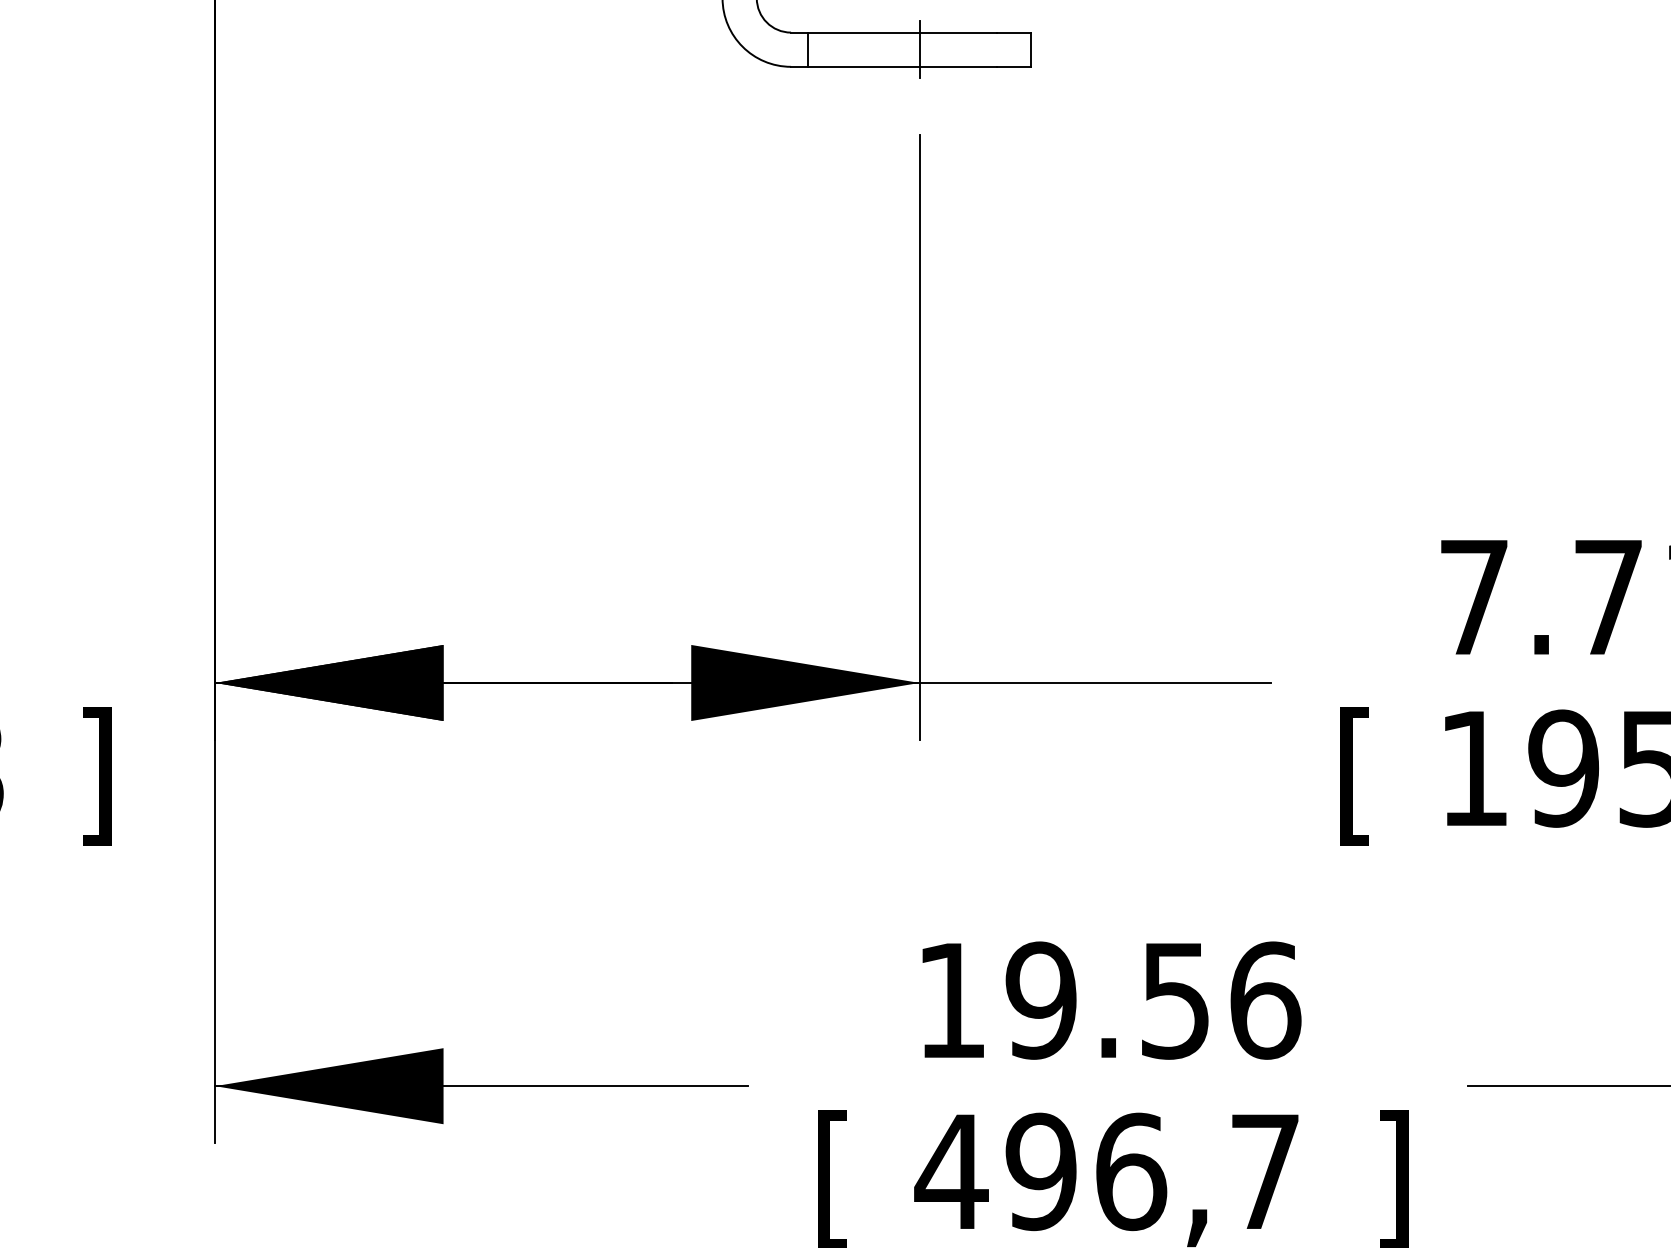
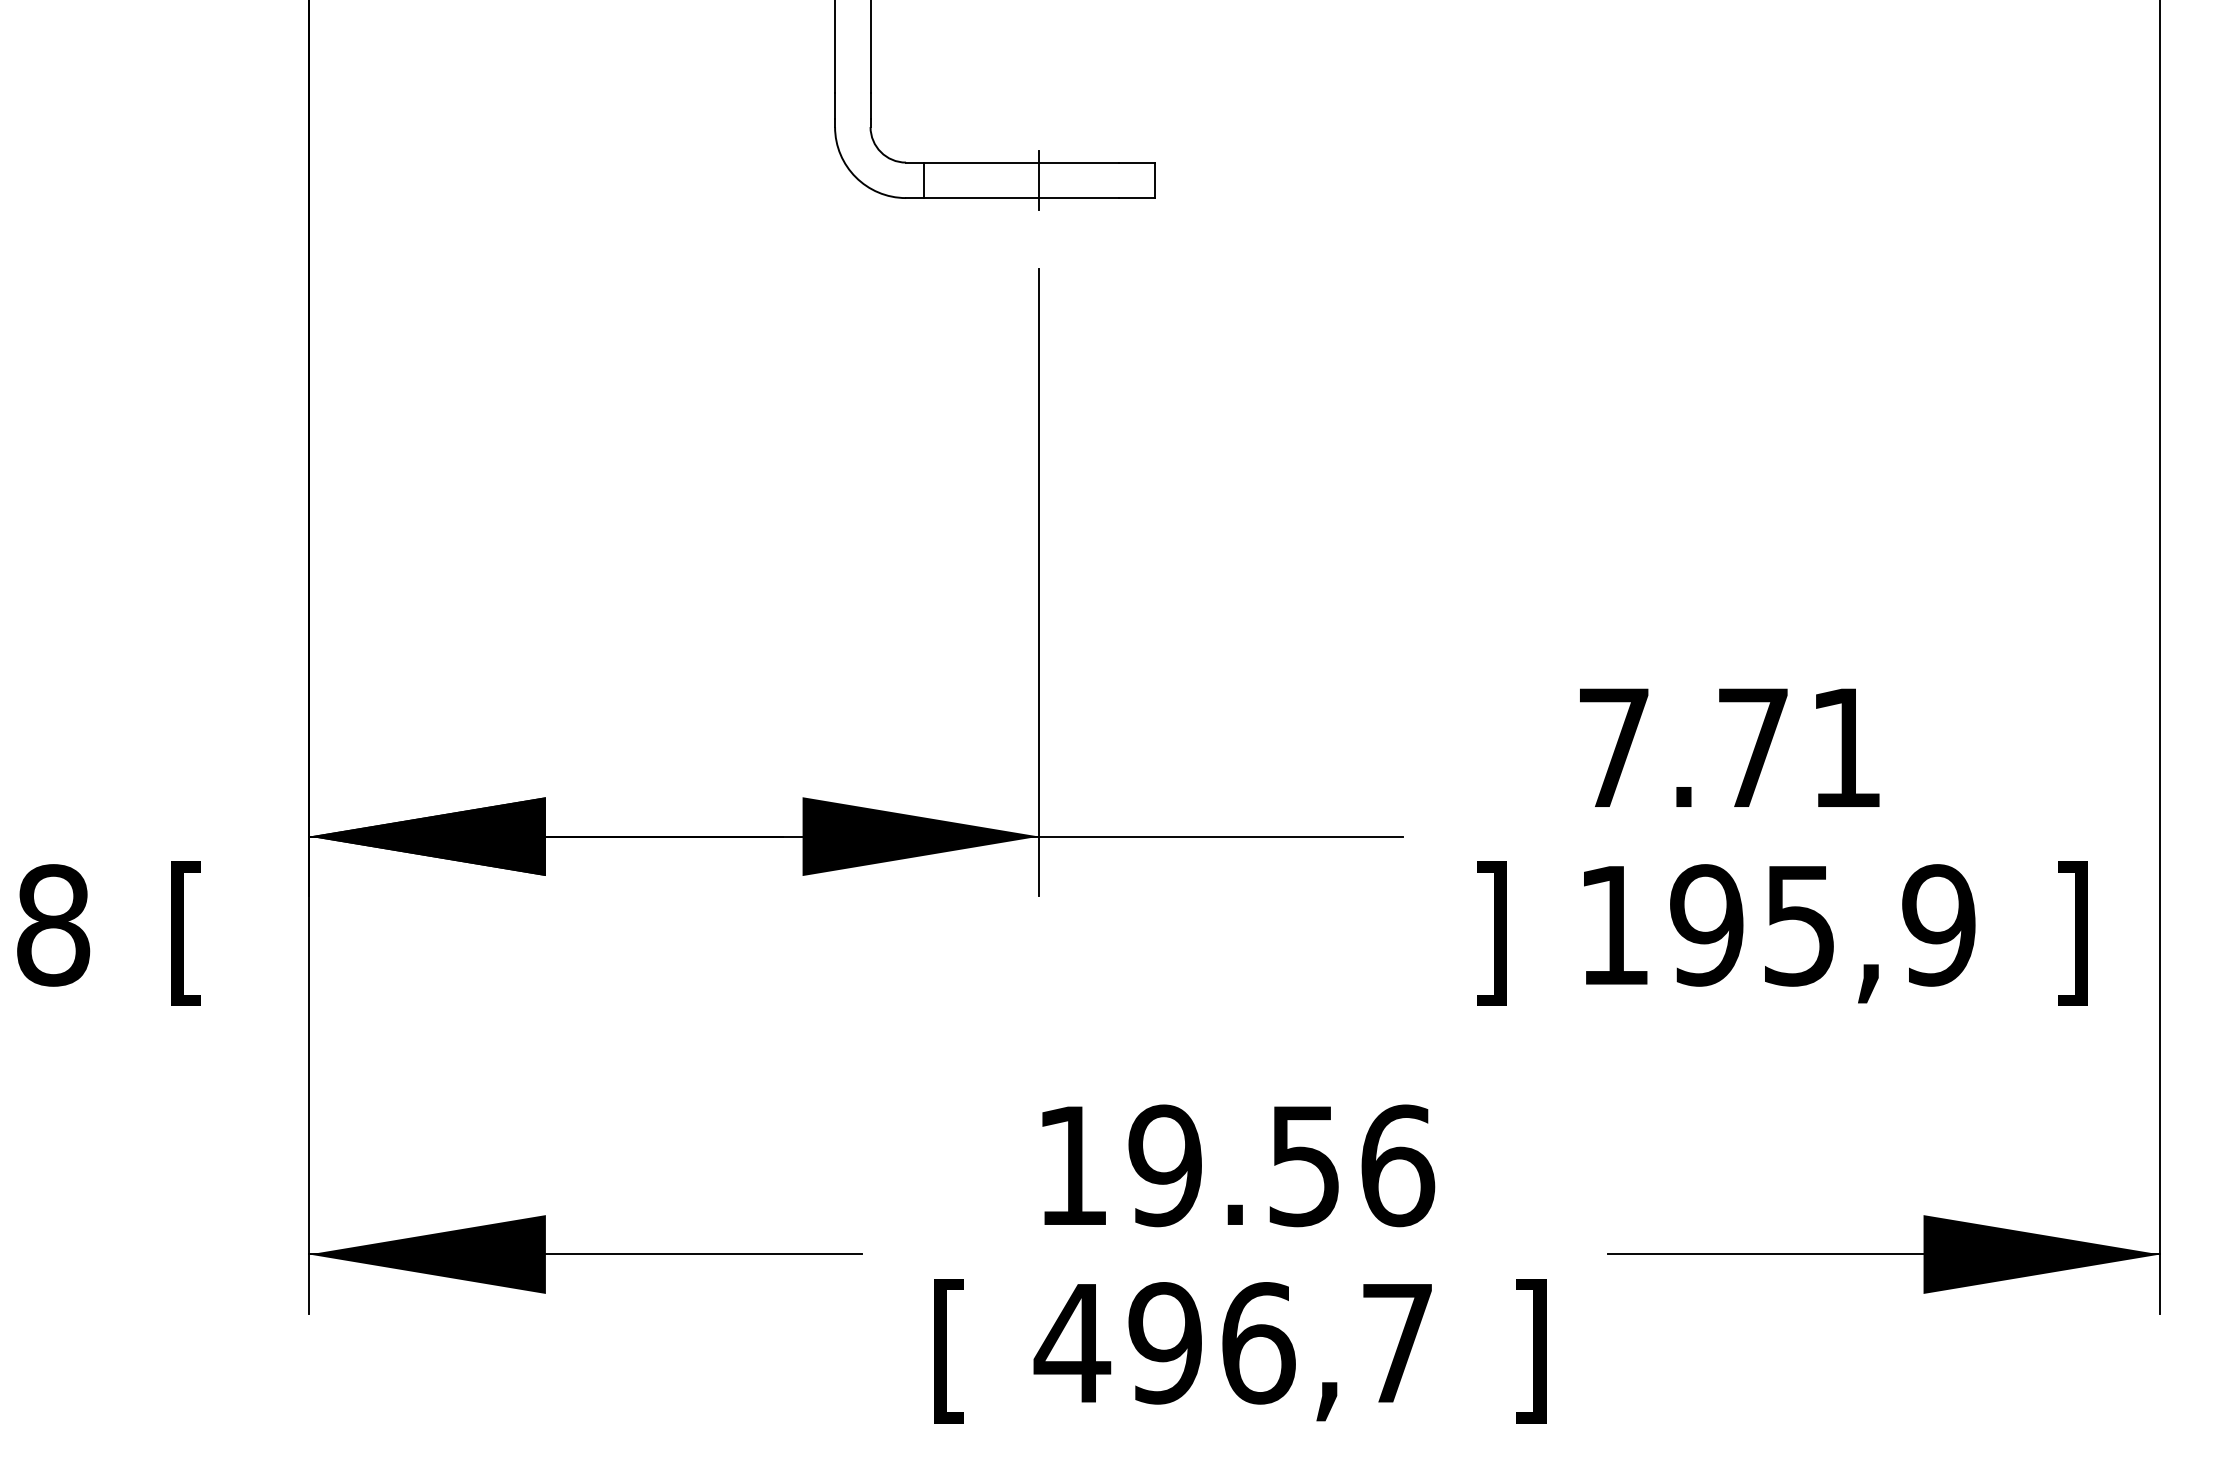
text: (96, 776) -> (186, 933), ] -> [
text: (1354, 776) -> (1490, 933), [ -> ]

